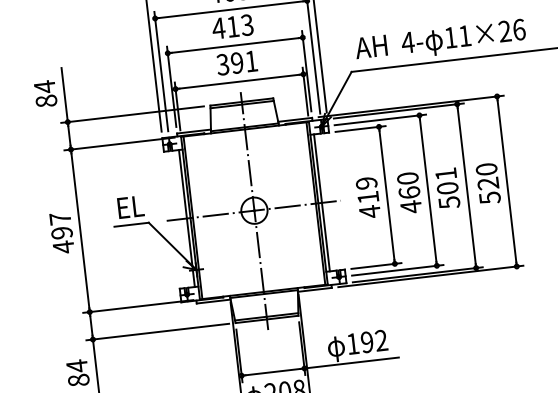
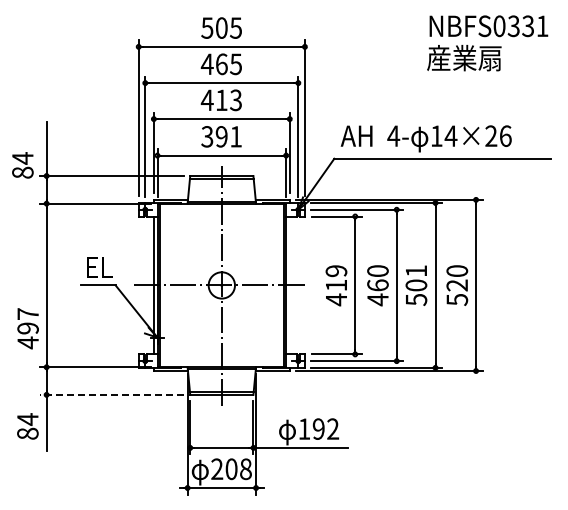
text: (464, 35) -> (450, 135), 11×26 -> 14×26
text: (45, 94) -> (22, 165), moved
line: (321, 202) -> (289, 285), removed
text: (61, 233) -> (27, 328), moved
line: (157, 331) -> (111, 394), solid -> dashed

